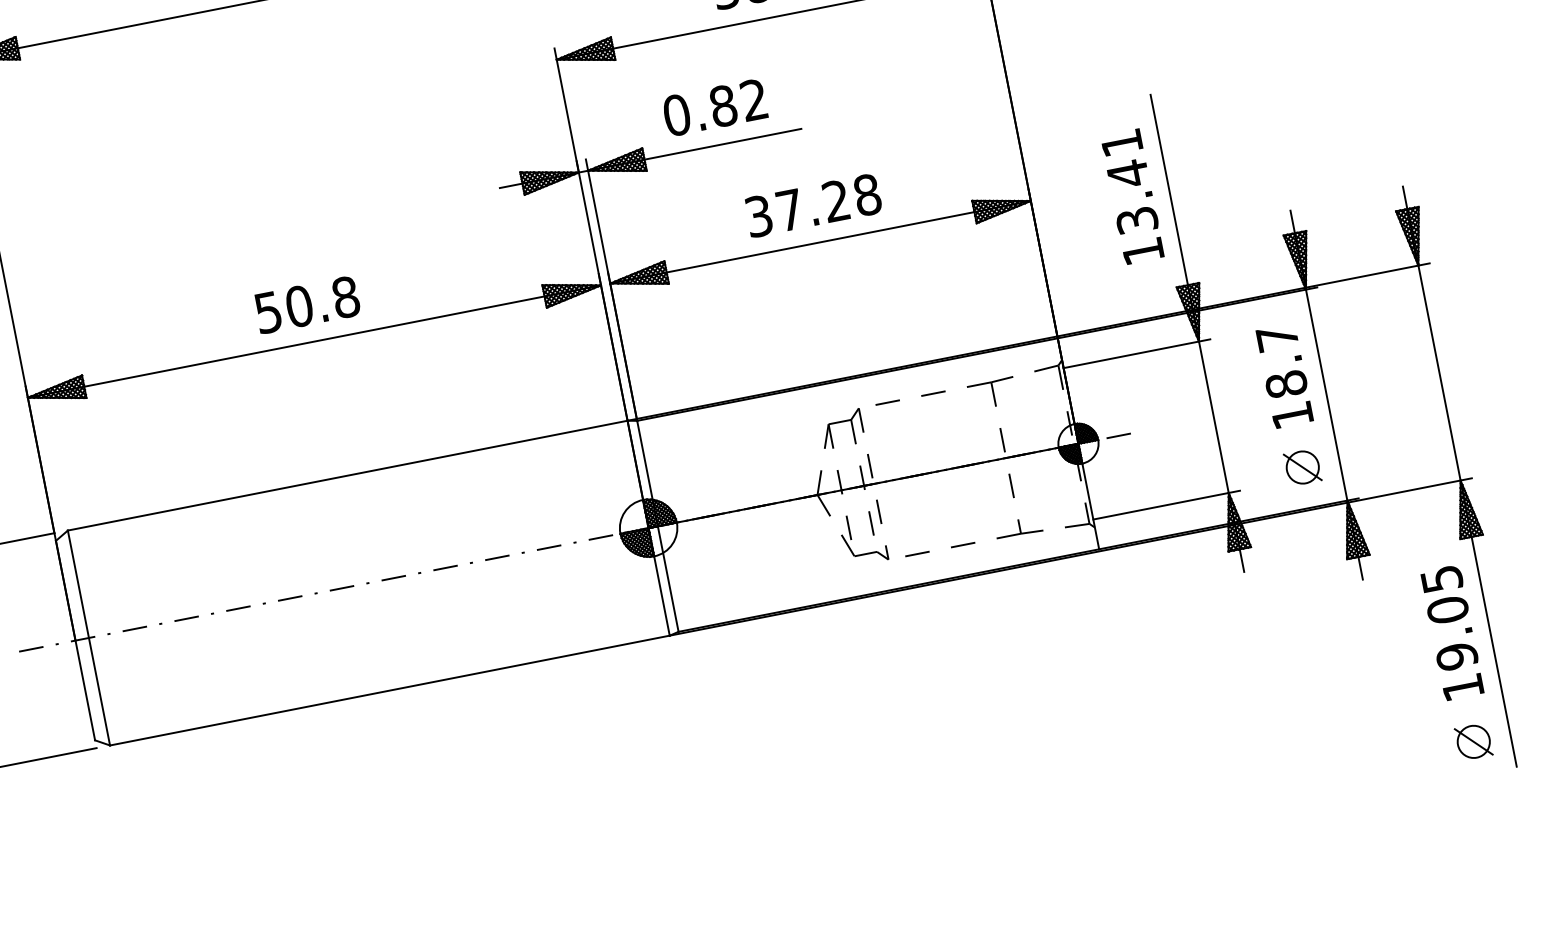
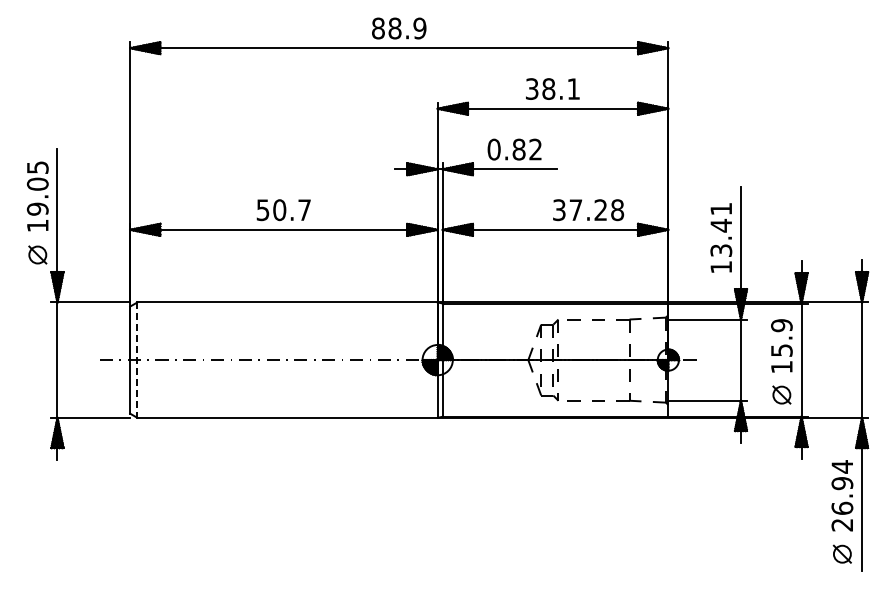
text: (813, 206) -> (588, 210), moved
text: (345, 298) -> (304, 210), 50.8 -> 50.7
text: (1281, 360) -> (781, 337), 18.7 -> 15.9
text: (1452, 632) -> (842, 495), 19.05 -> 26.94
line: (89, 638) -> (137, 360), solid -> dashed

